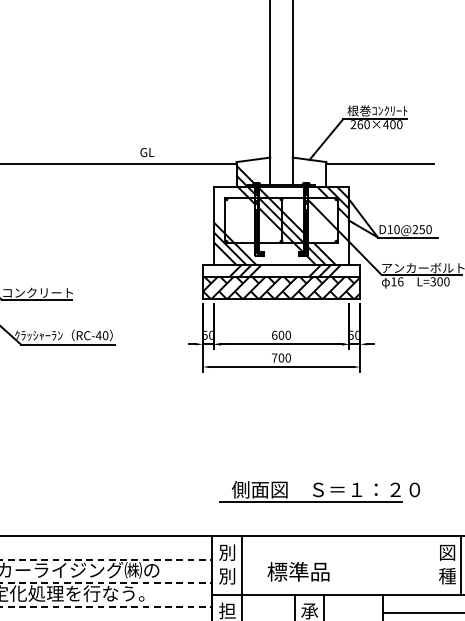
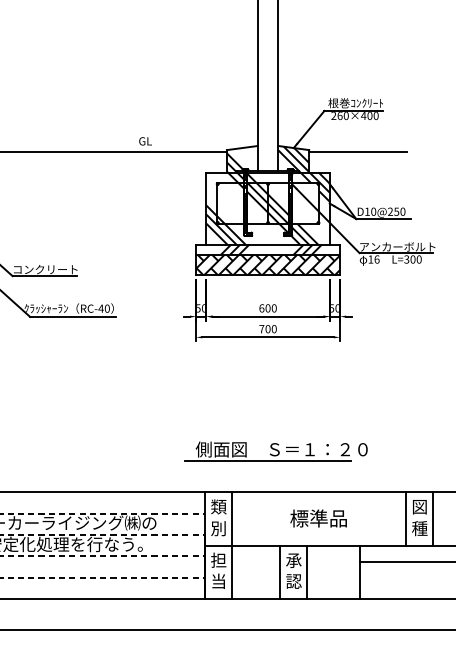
hatch: (309, 172) -> (293, 159), added
part: (319, 491) -> (275, 451), moved
text: (227, 552) -> (218, 506), 別 -> 類
line: (431, 565) -> (405, 518), added
text: (298, 571) -> (318, 518), moved

